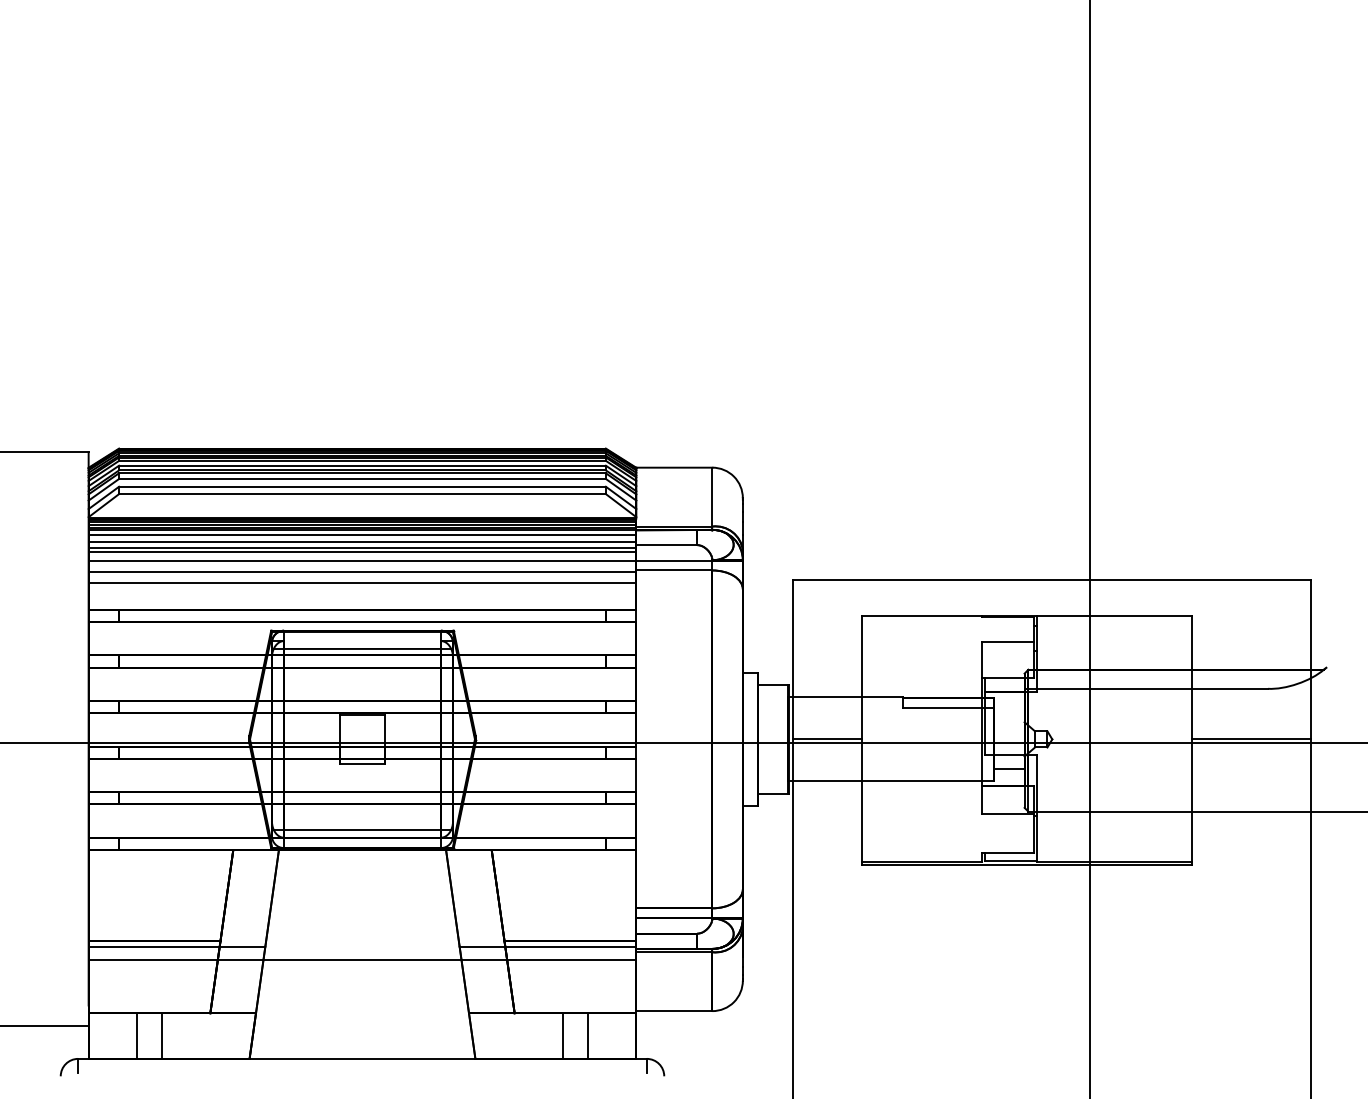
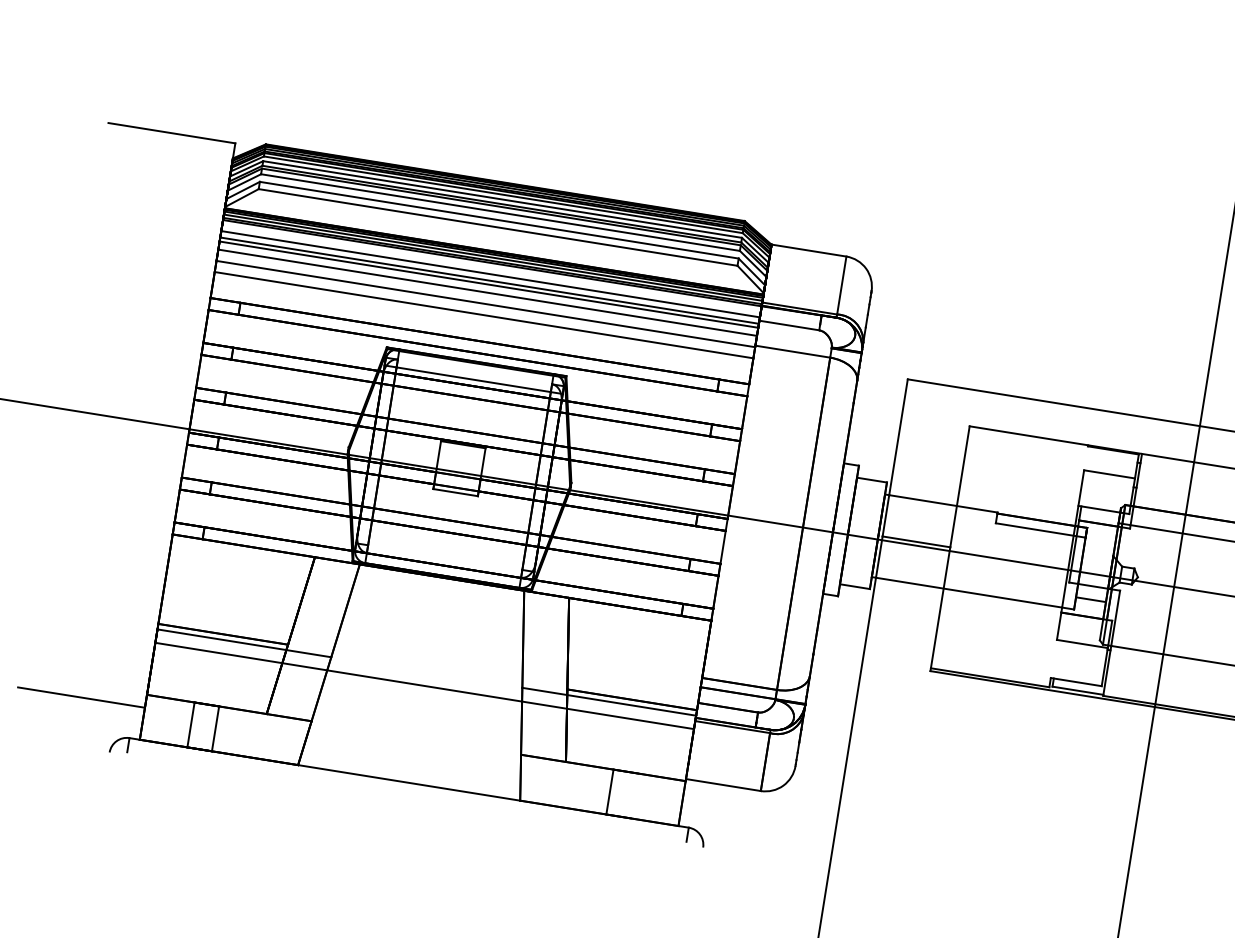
line: (362, 535) -> (491, 268), removed
line: (674, 561) -> (794, 342), removed
line: (362, 829) -> (445, 557), removed
line: (587, 1035) -> (634, 795), removed

